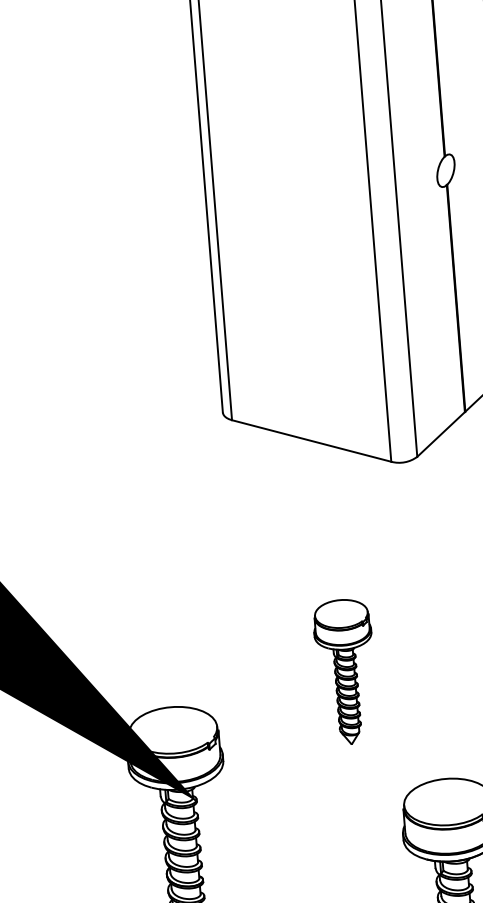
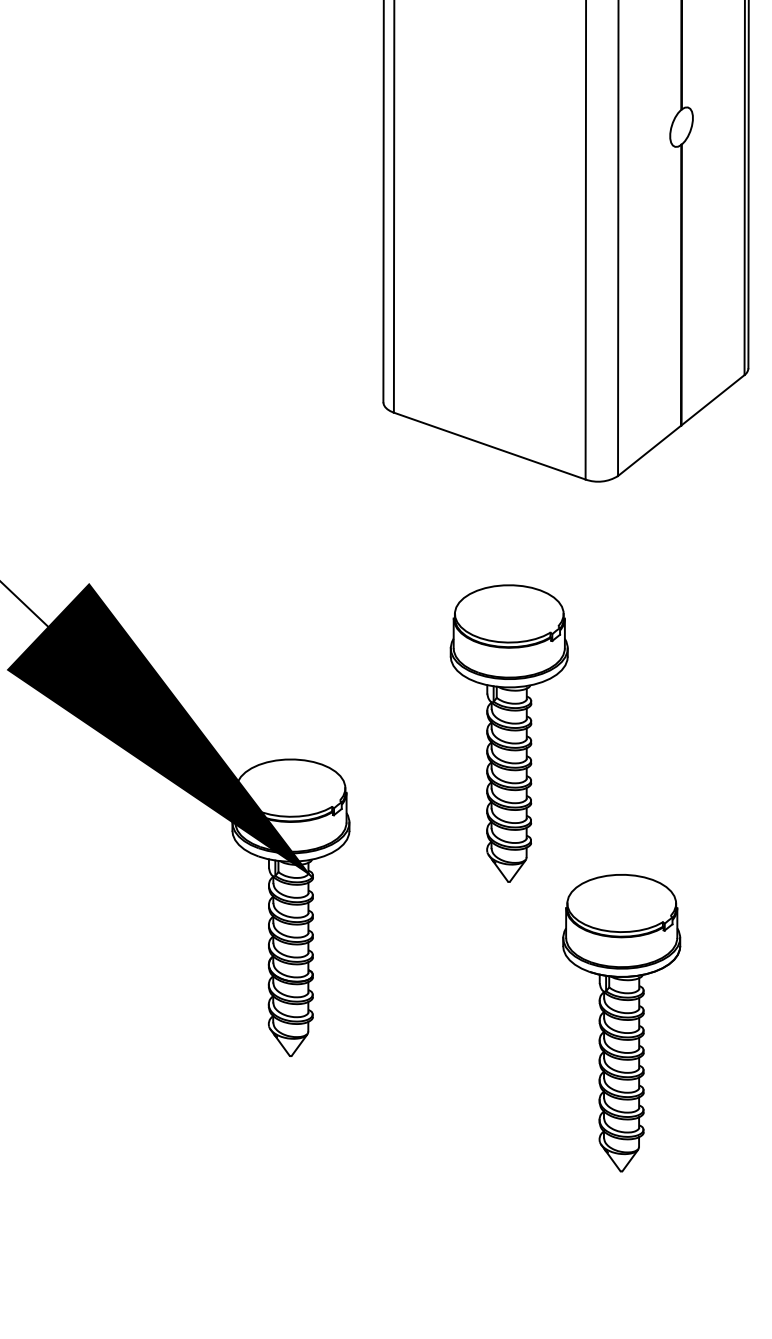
part: (345, 672) -> (508, 733), size x1.67

